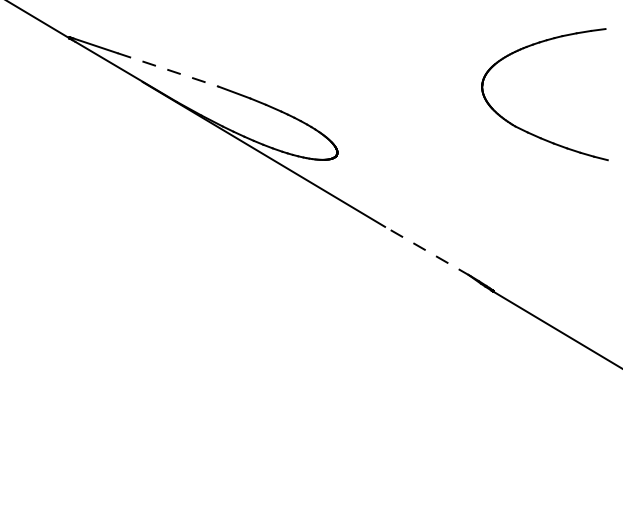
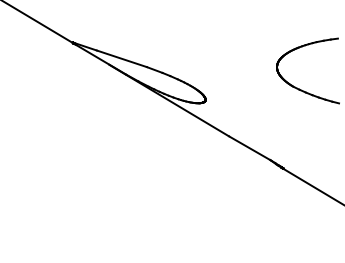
line: (169, 71) -> (122, 59), dashed -> solid
line: (426, 251) -> (249, 148), dashed -> solid

